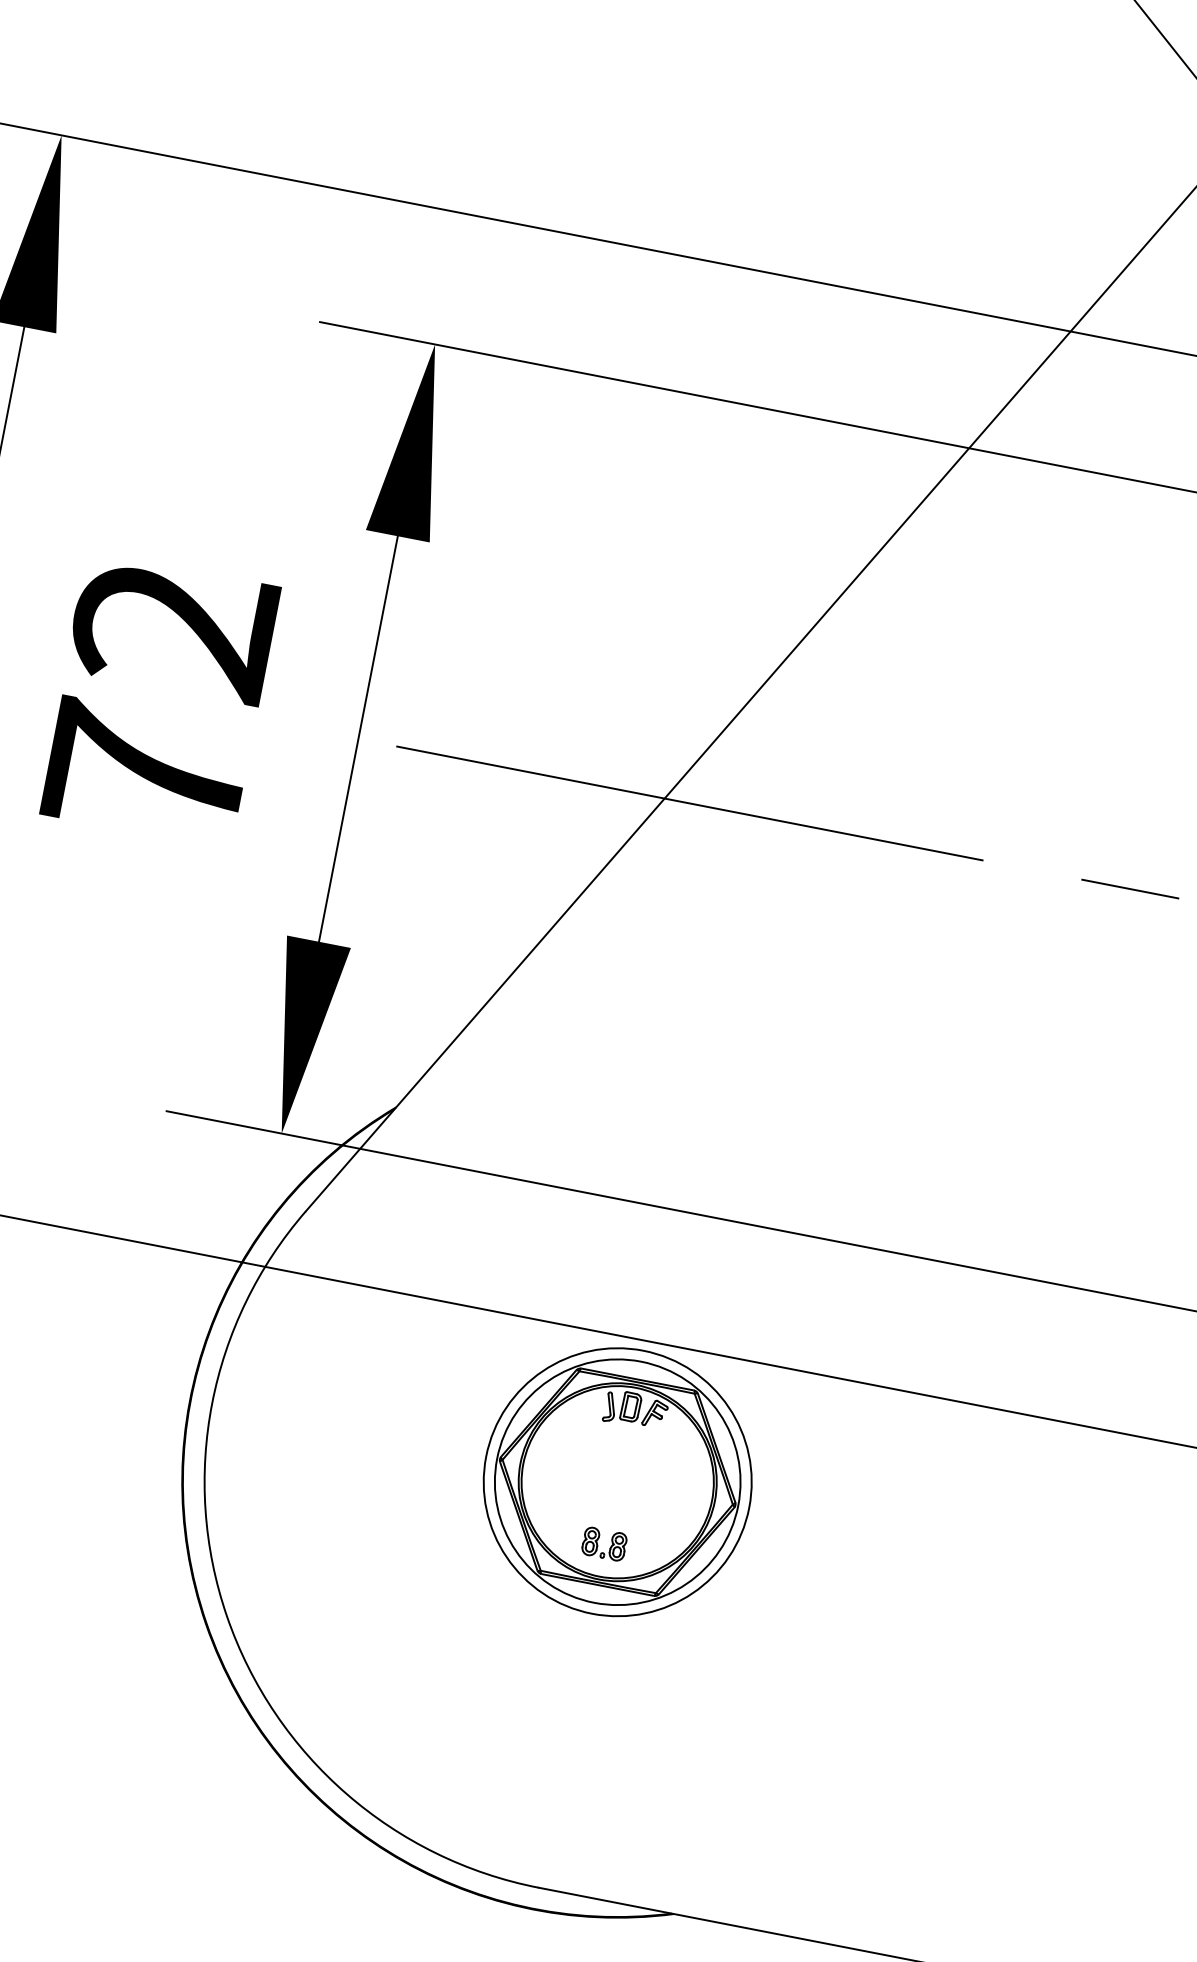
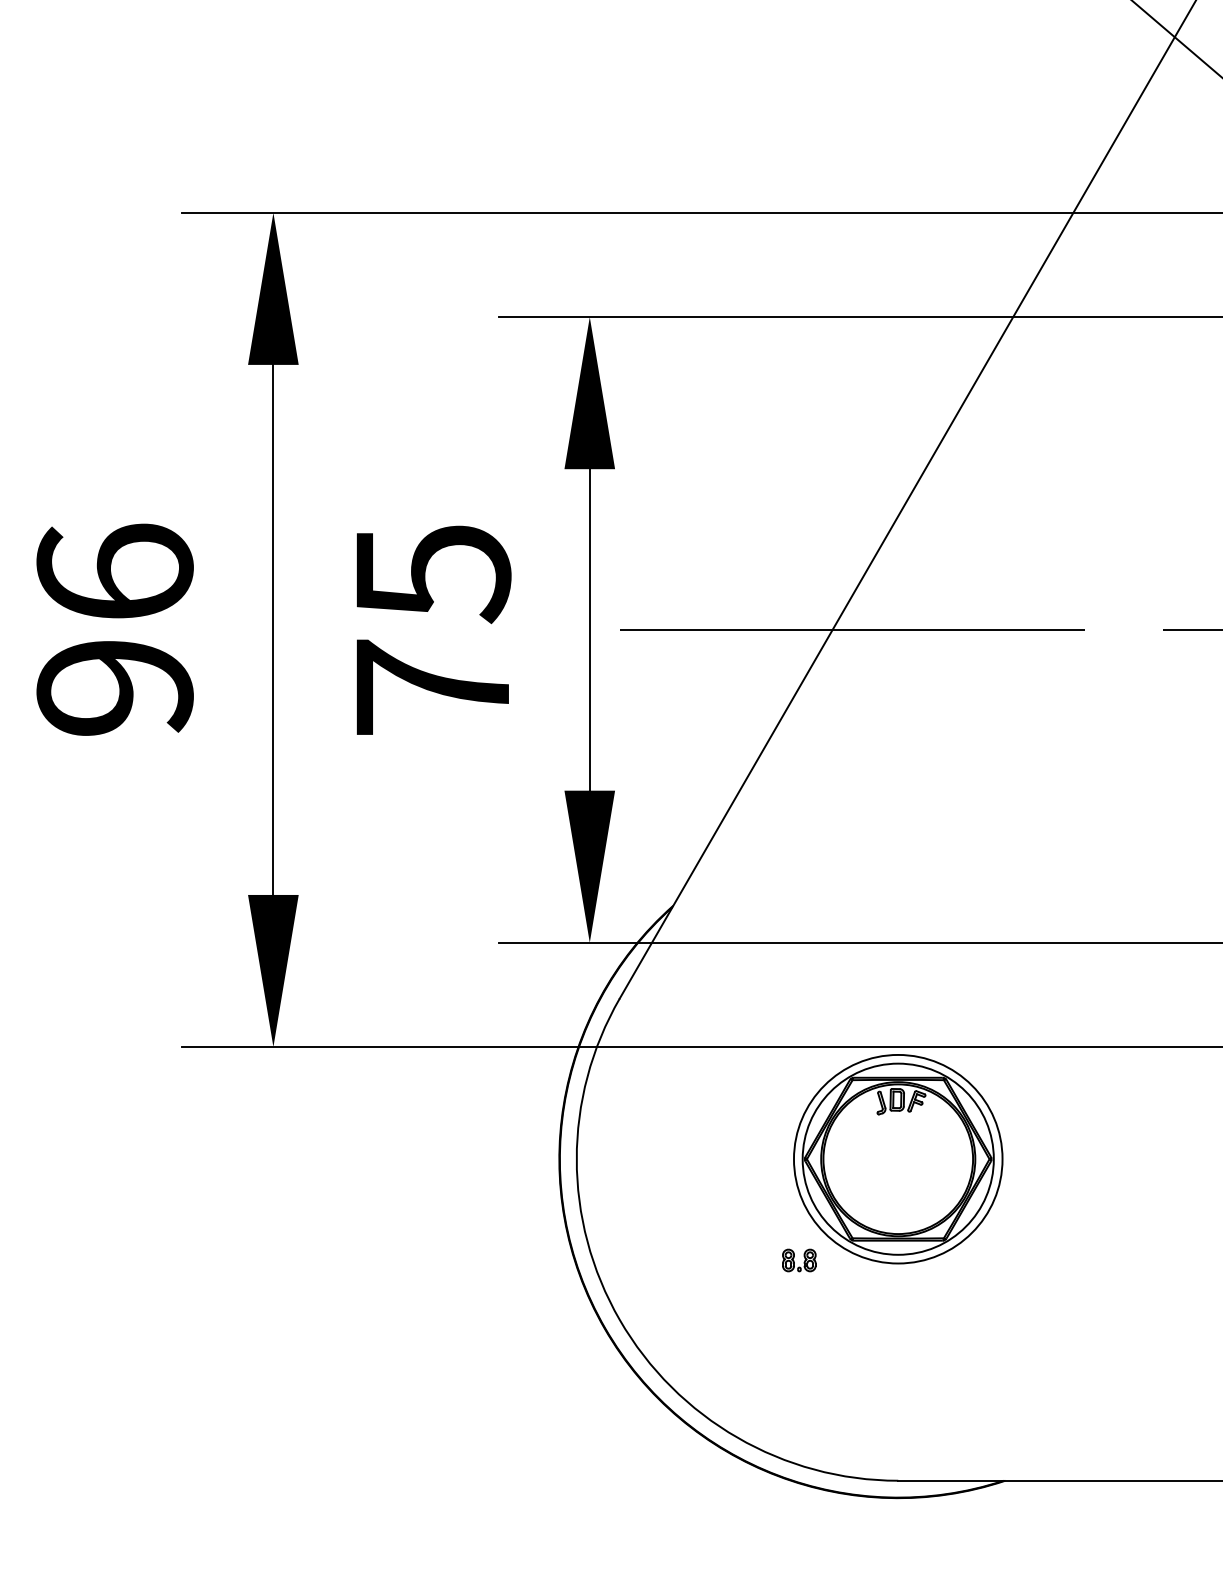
text: (173, 630) -> (432, 574), 72 -> 75
part: (604, 1544) -> (799, 1260), moved

